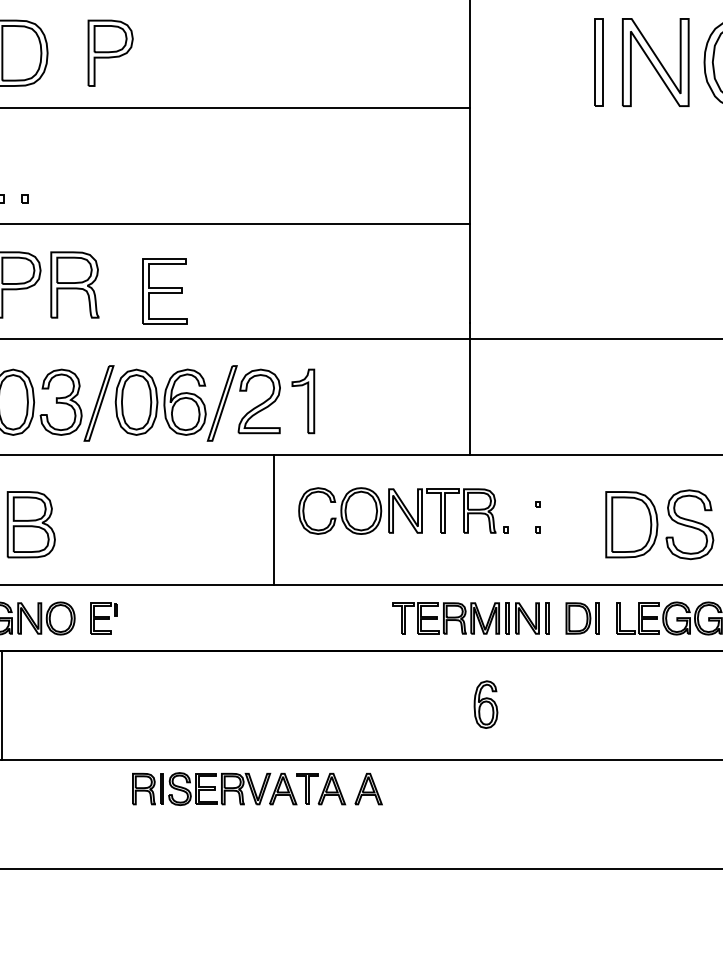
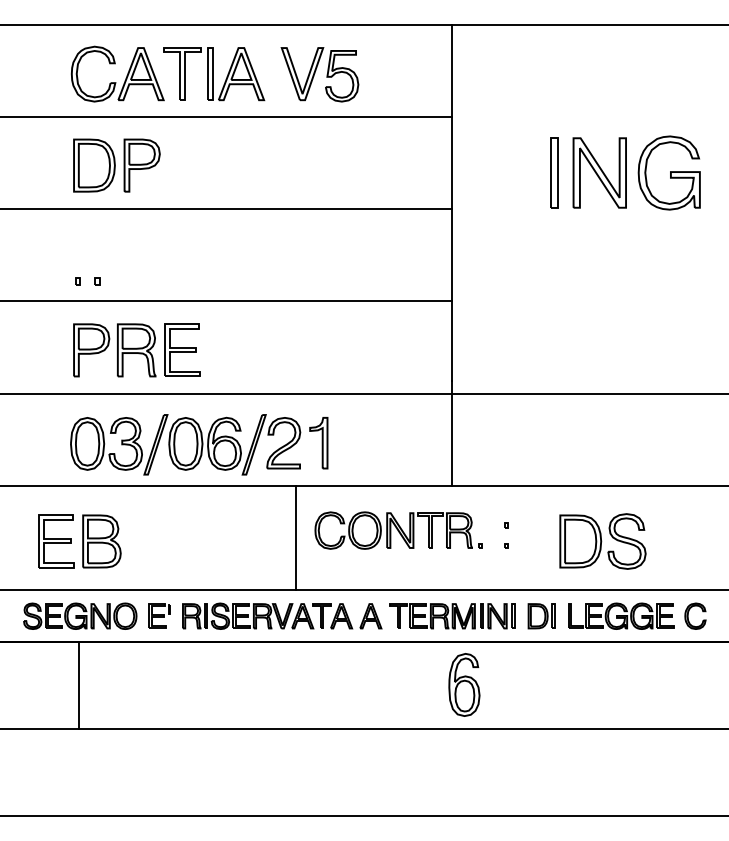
part: (109, 53) -> (141, 165), moved
part: (164, 290) -> (182, 349), moved
part: (486, 704) -> (464, 684), size x1.67
part: (257, 788) -> (282, 615), moved

